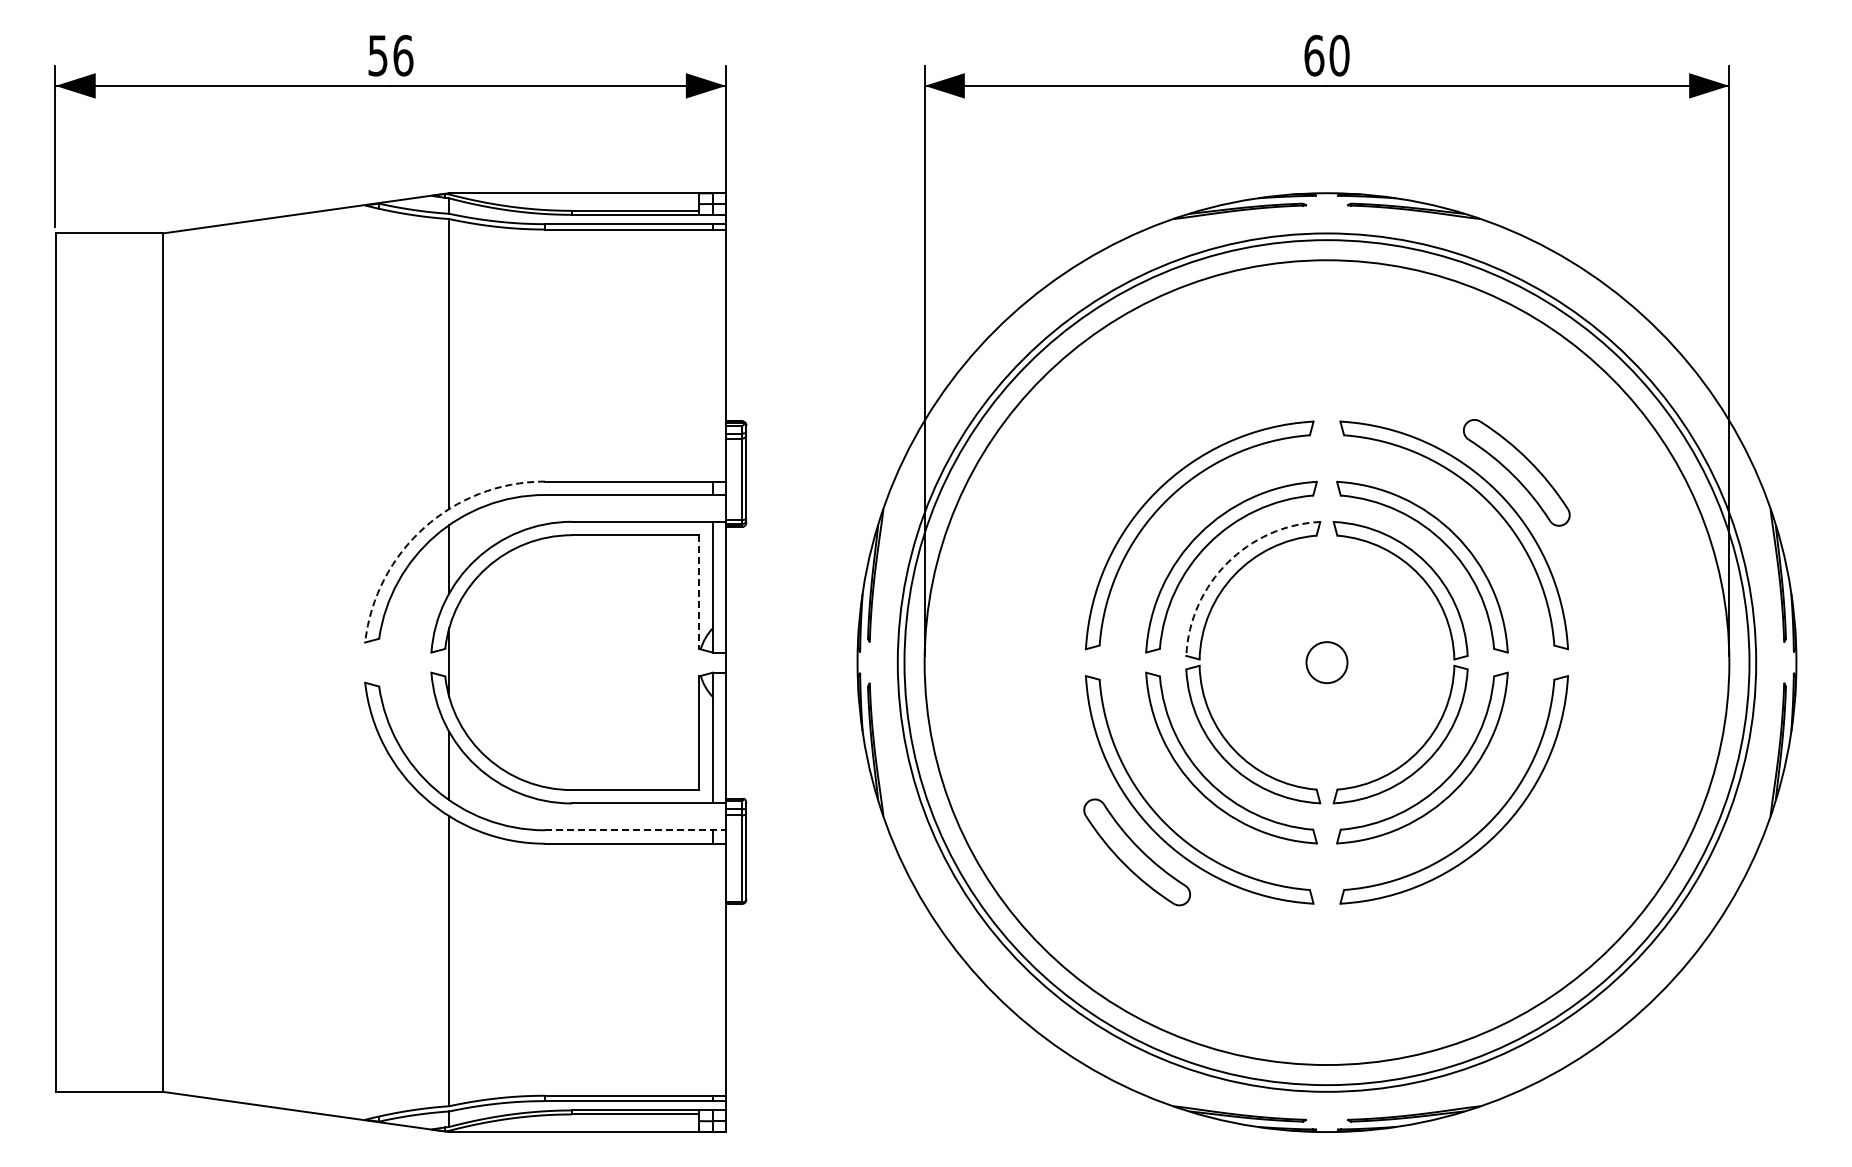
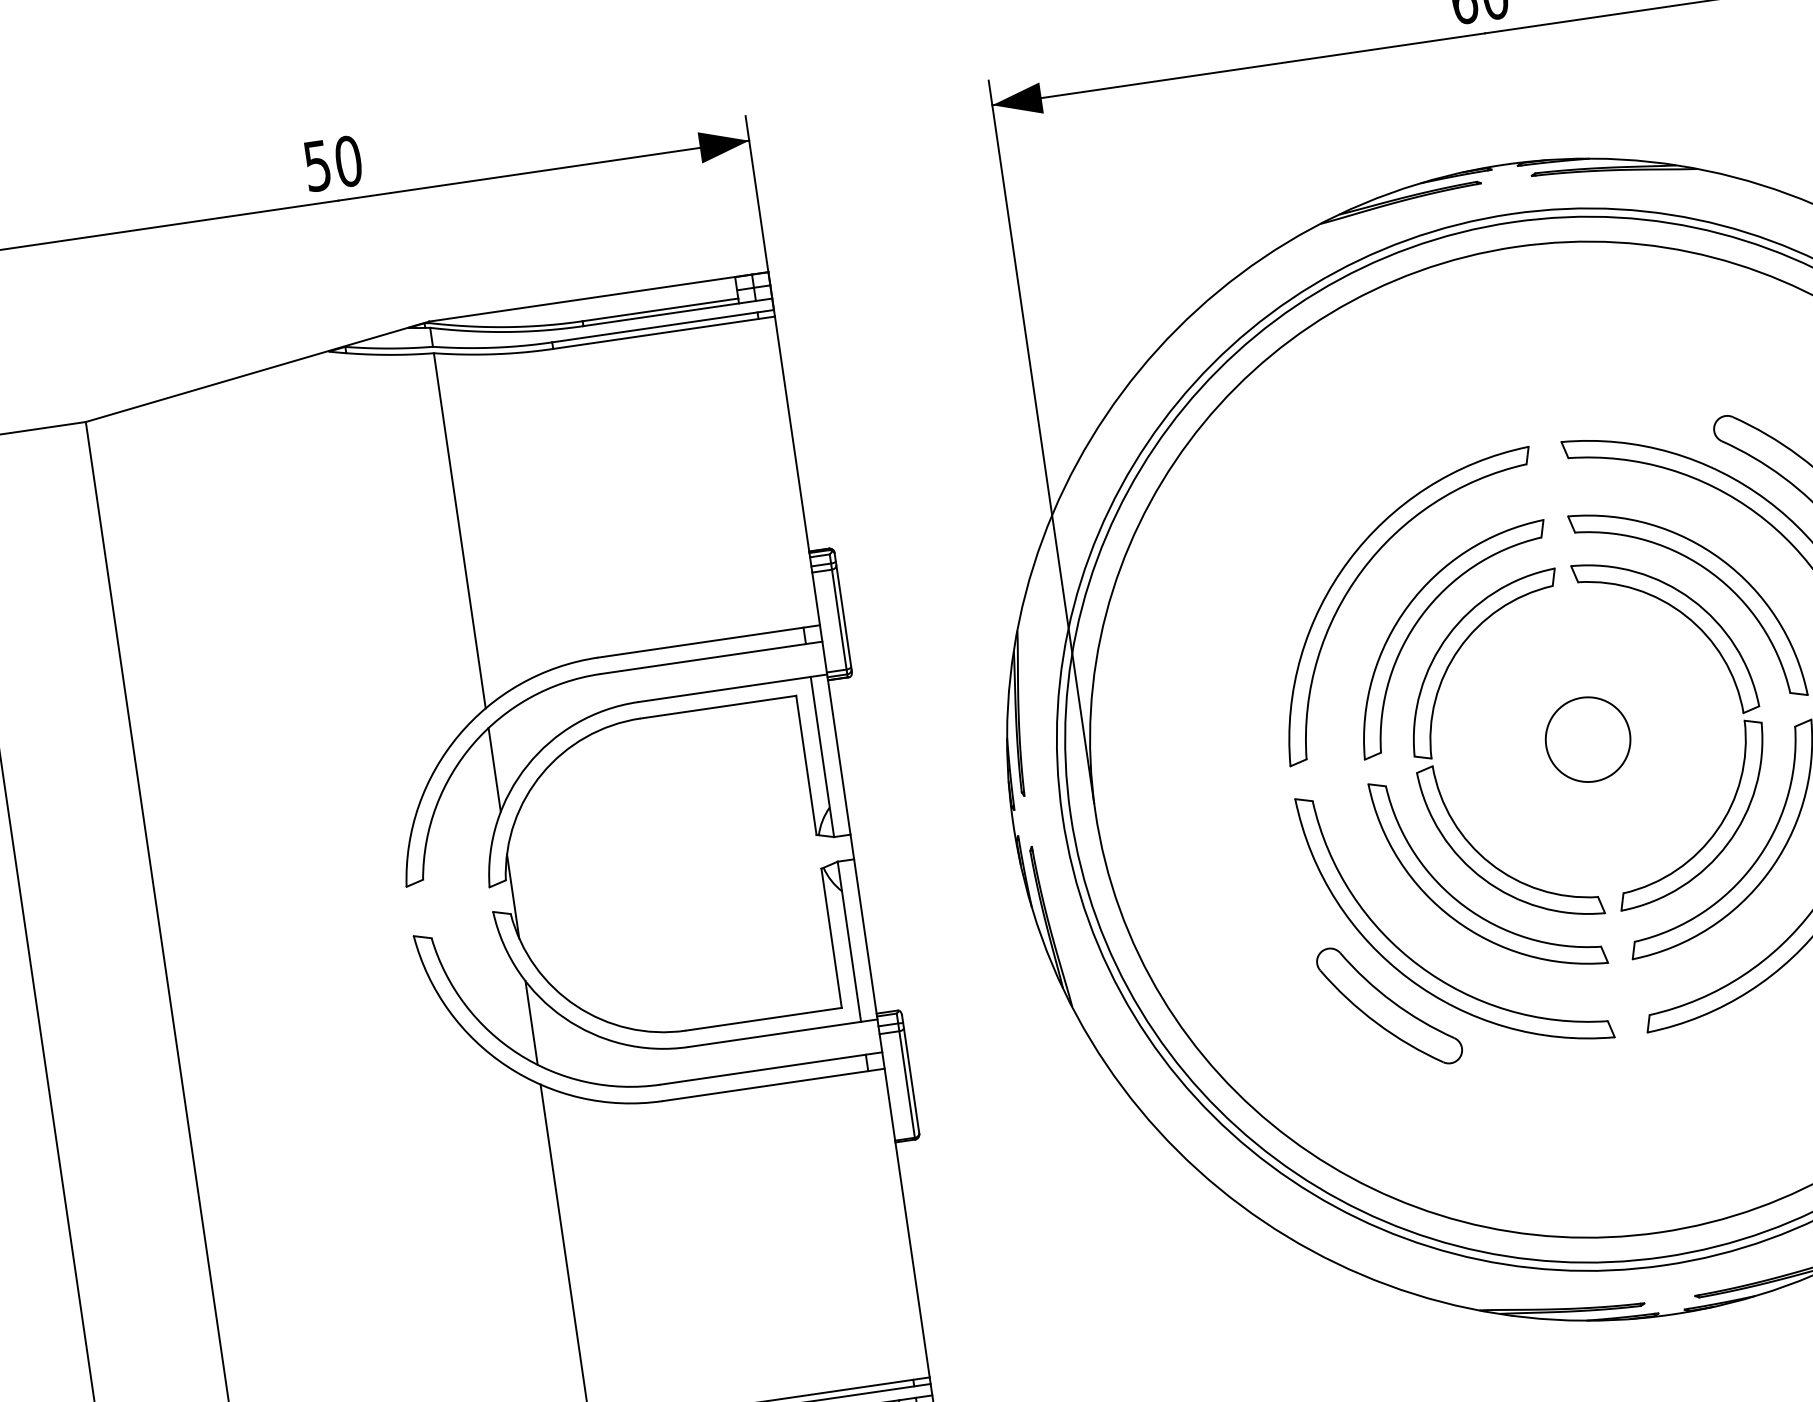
text: (403, 55) -> (348, 161), 56 -> 50
arc: (424, 527) -> (458, 735), dashed -> solid
arc: (1227, 563) -> (1448, 636), dashed -> solid
line: (698, 592) -> (805, 766), dashed -> solid
circle: (1326, 662) -> (1587, 739), size x1.67
line: (635, 830) -> (771, 1068), dashed -> solid

